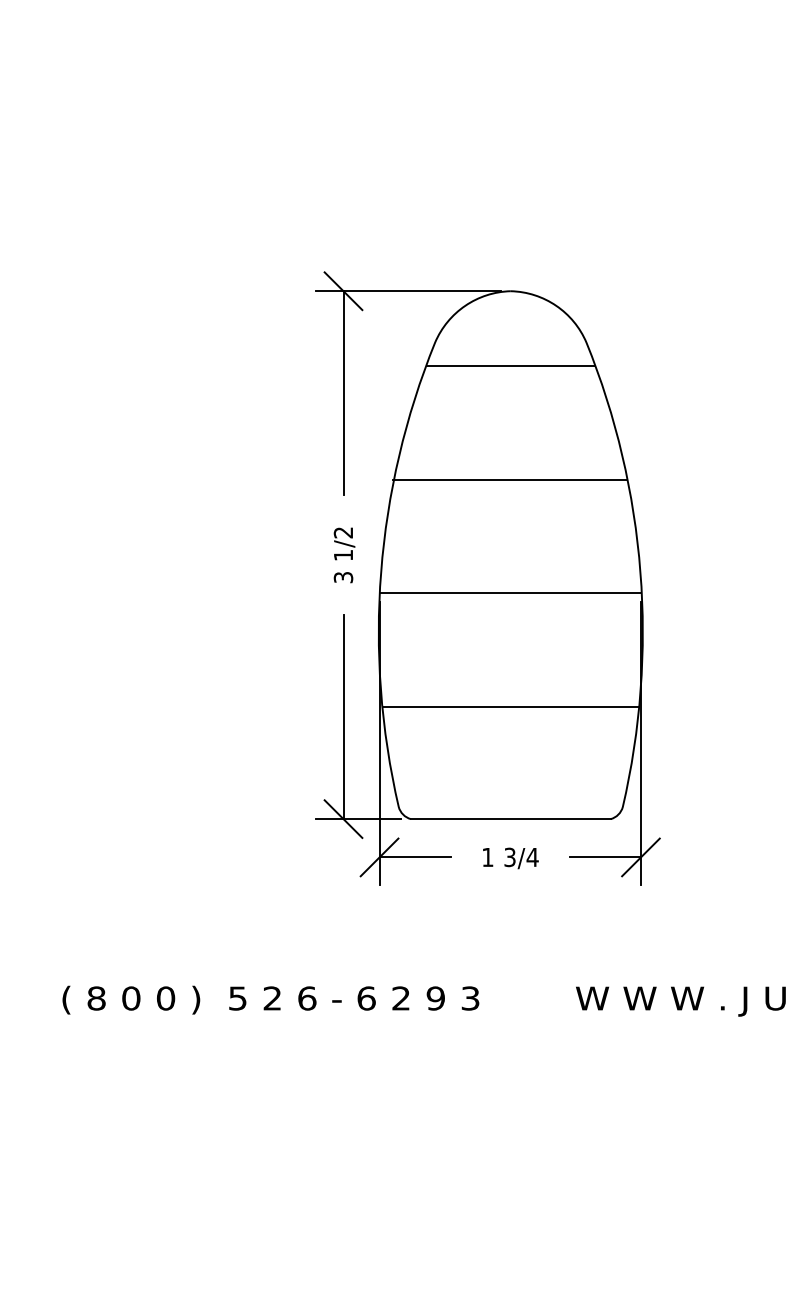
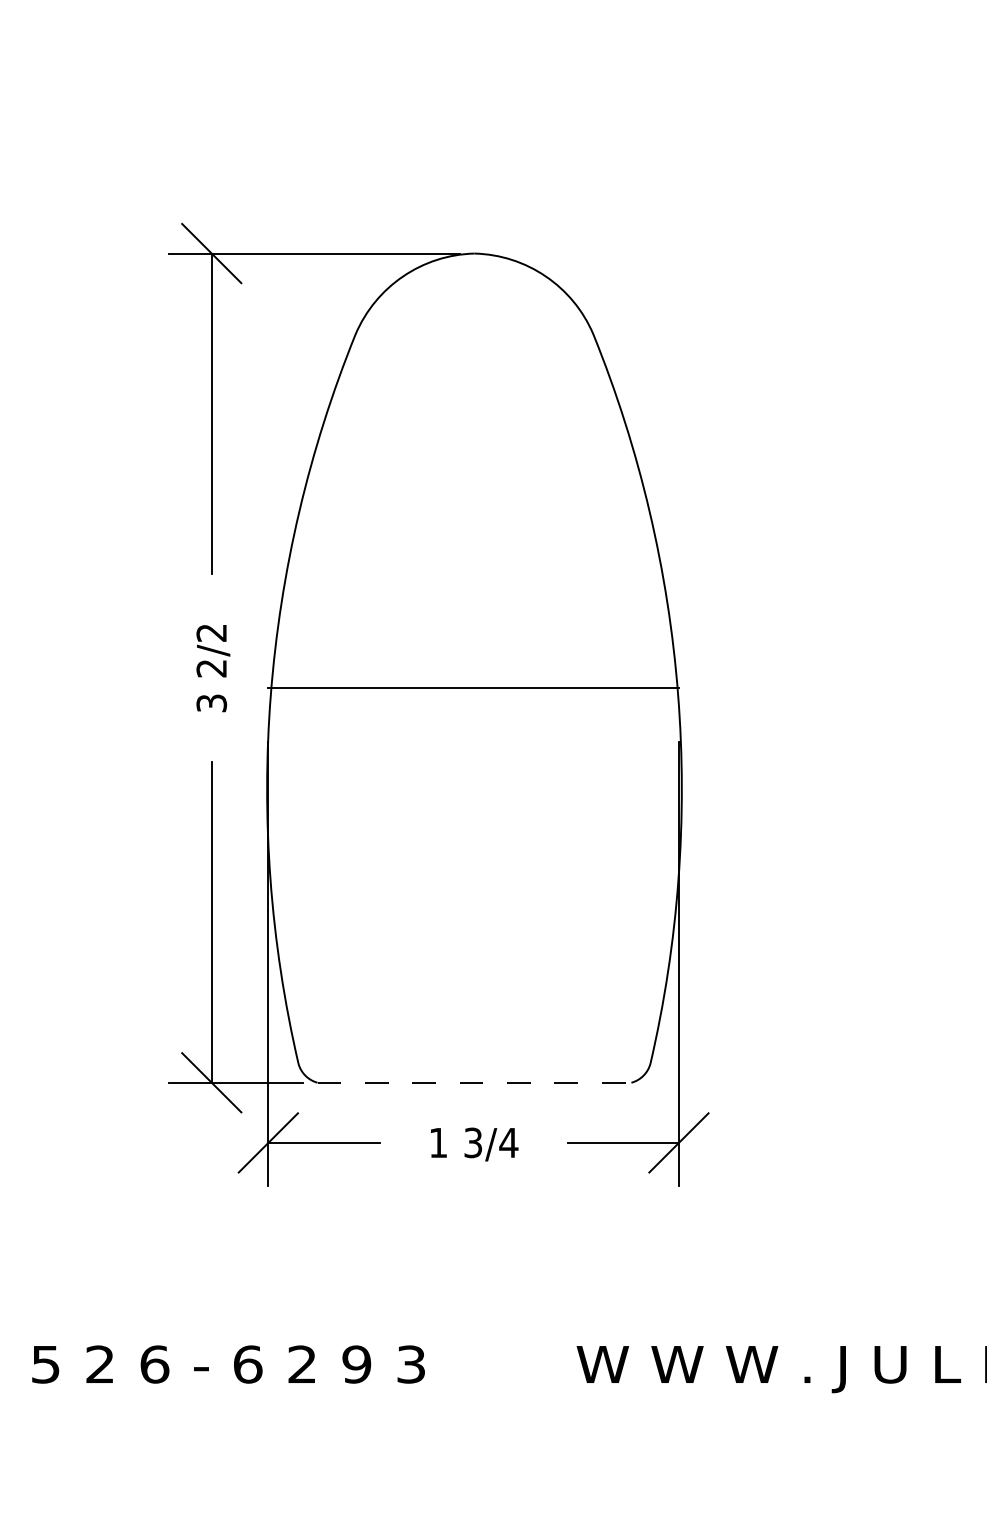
line: (510, 365) -> (474, 370), removed
line: (509, 479) -> (472, 549), removed
text: (342, 555) -> (210, 668), 1/2 -> 2/2
line: (510, 593) -> (474, 689), moved
line: (510, 707) -> (474, 907), removed
line: (510, 819) -> (474, 1083), solid -> dashed

